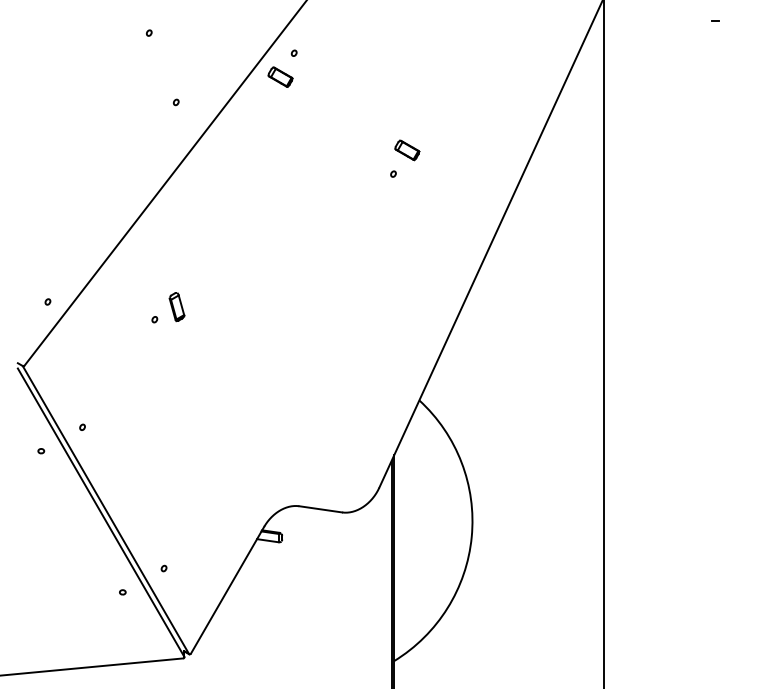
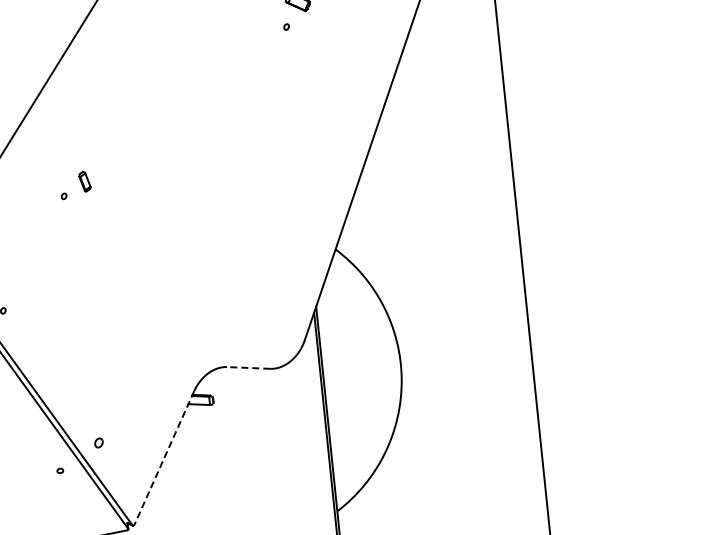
part: (176, 307) -> (84, 182), size x0.7
line: (320, 509) -> (248, 368), solid -> dashed
part: (163, 568) -> (98, 442), size x1.6
line: (227, 590) -> (164, 458), solid -> dashed

